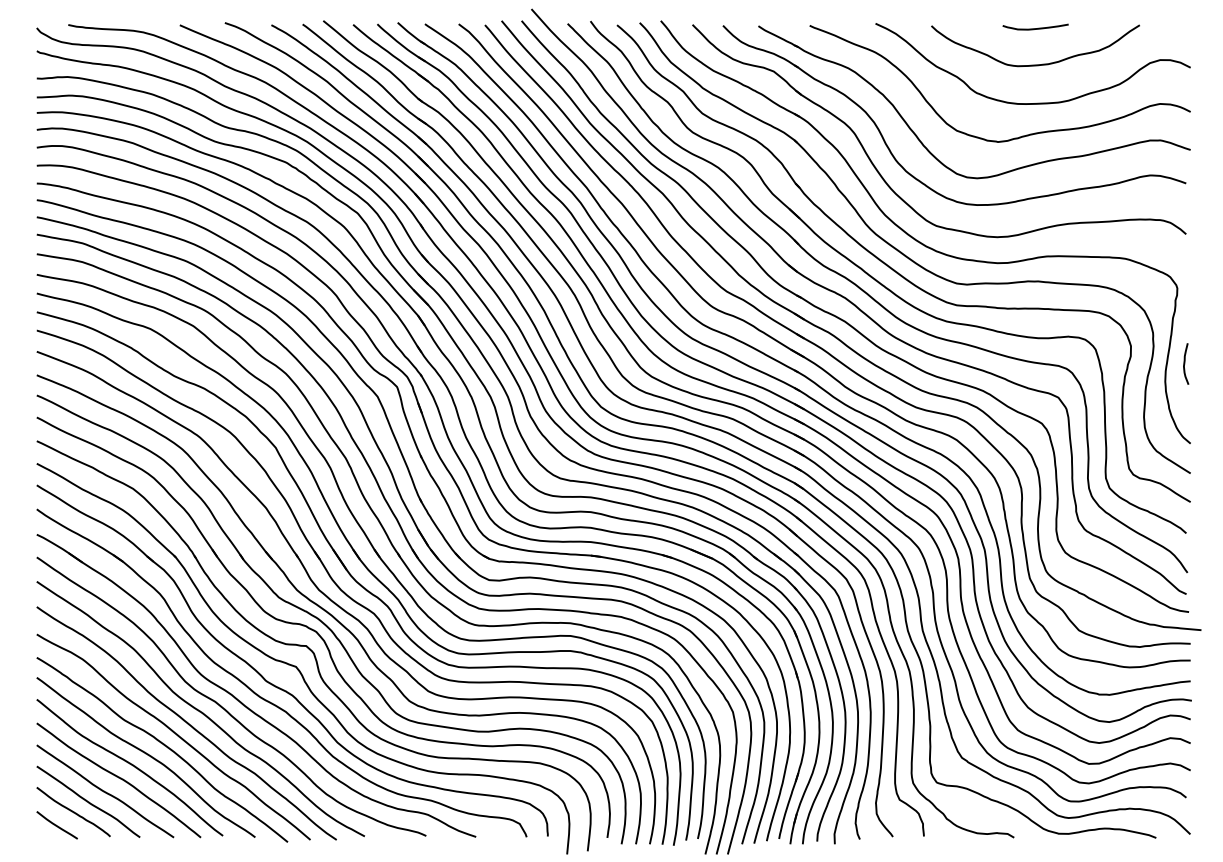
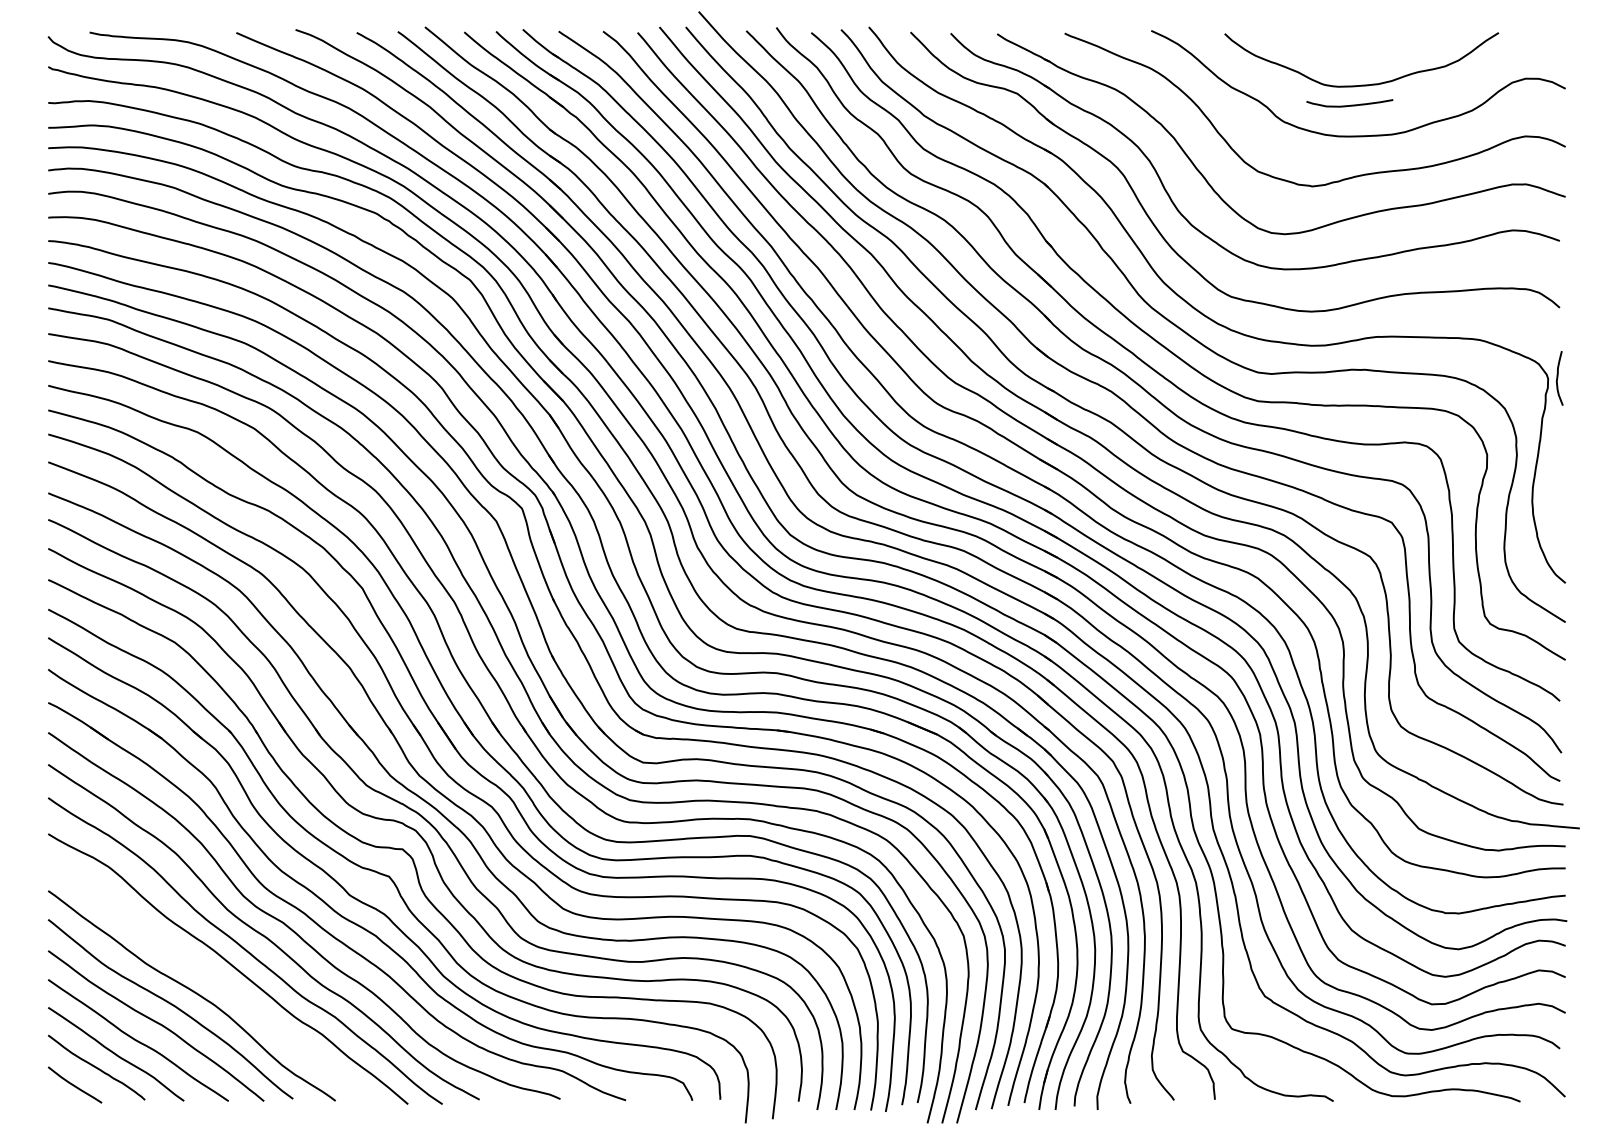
curve: (1036, 27) -> (1350, 104), moved
curve: (1185, 364) -> (1558, 378), moved
curve: (164, 745) -> (215, 980), removed

